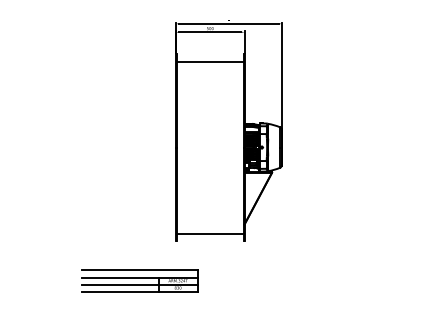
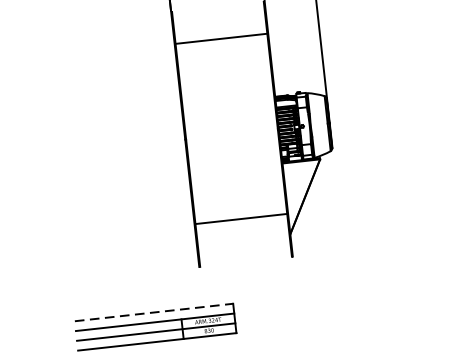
line: (209, 61) -> (220, 38), moved
line: (209, 233) -> (240, 218), moved
line: (139, 270) -> (153, 312), solid -> dashed

